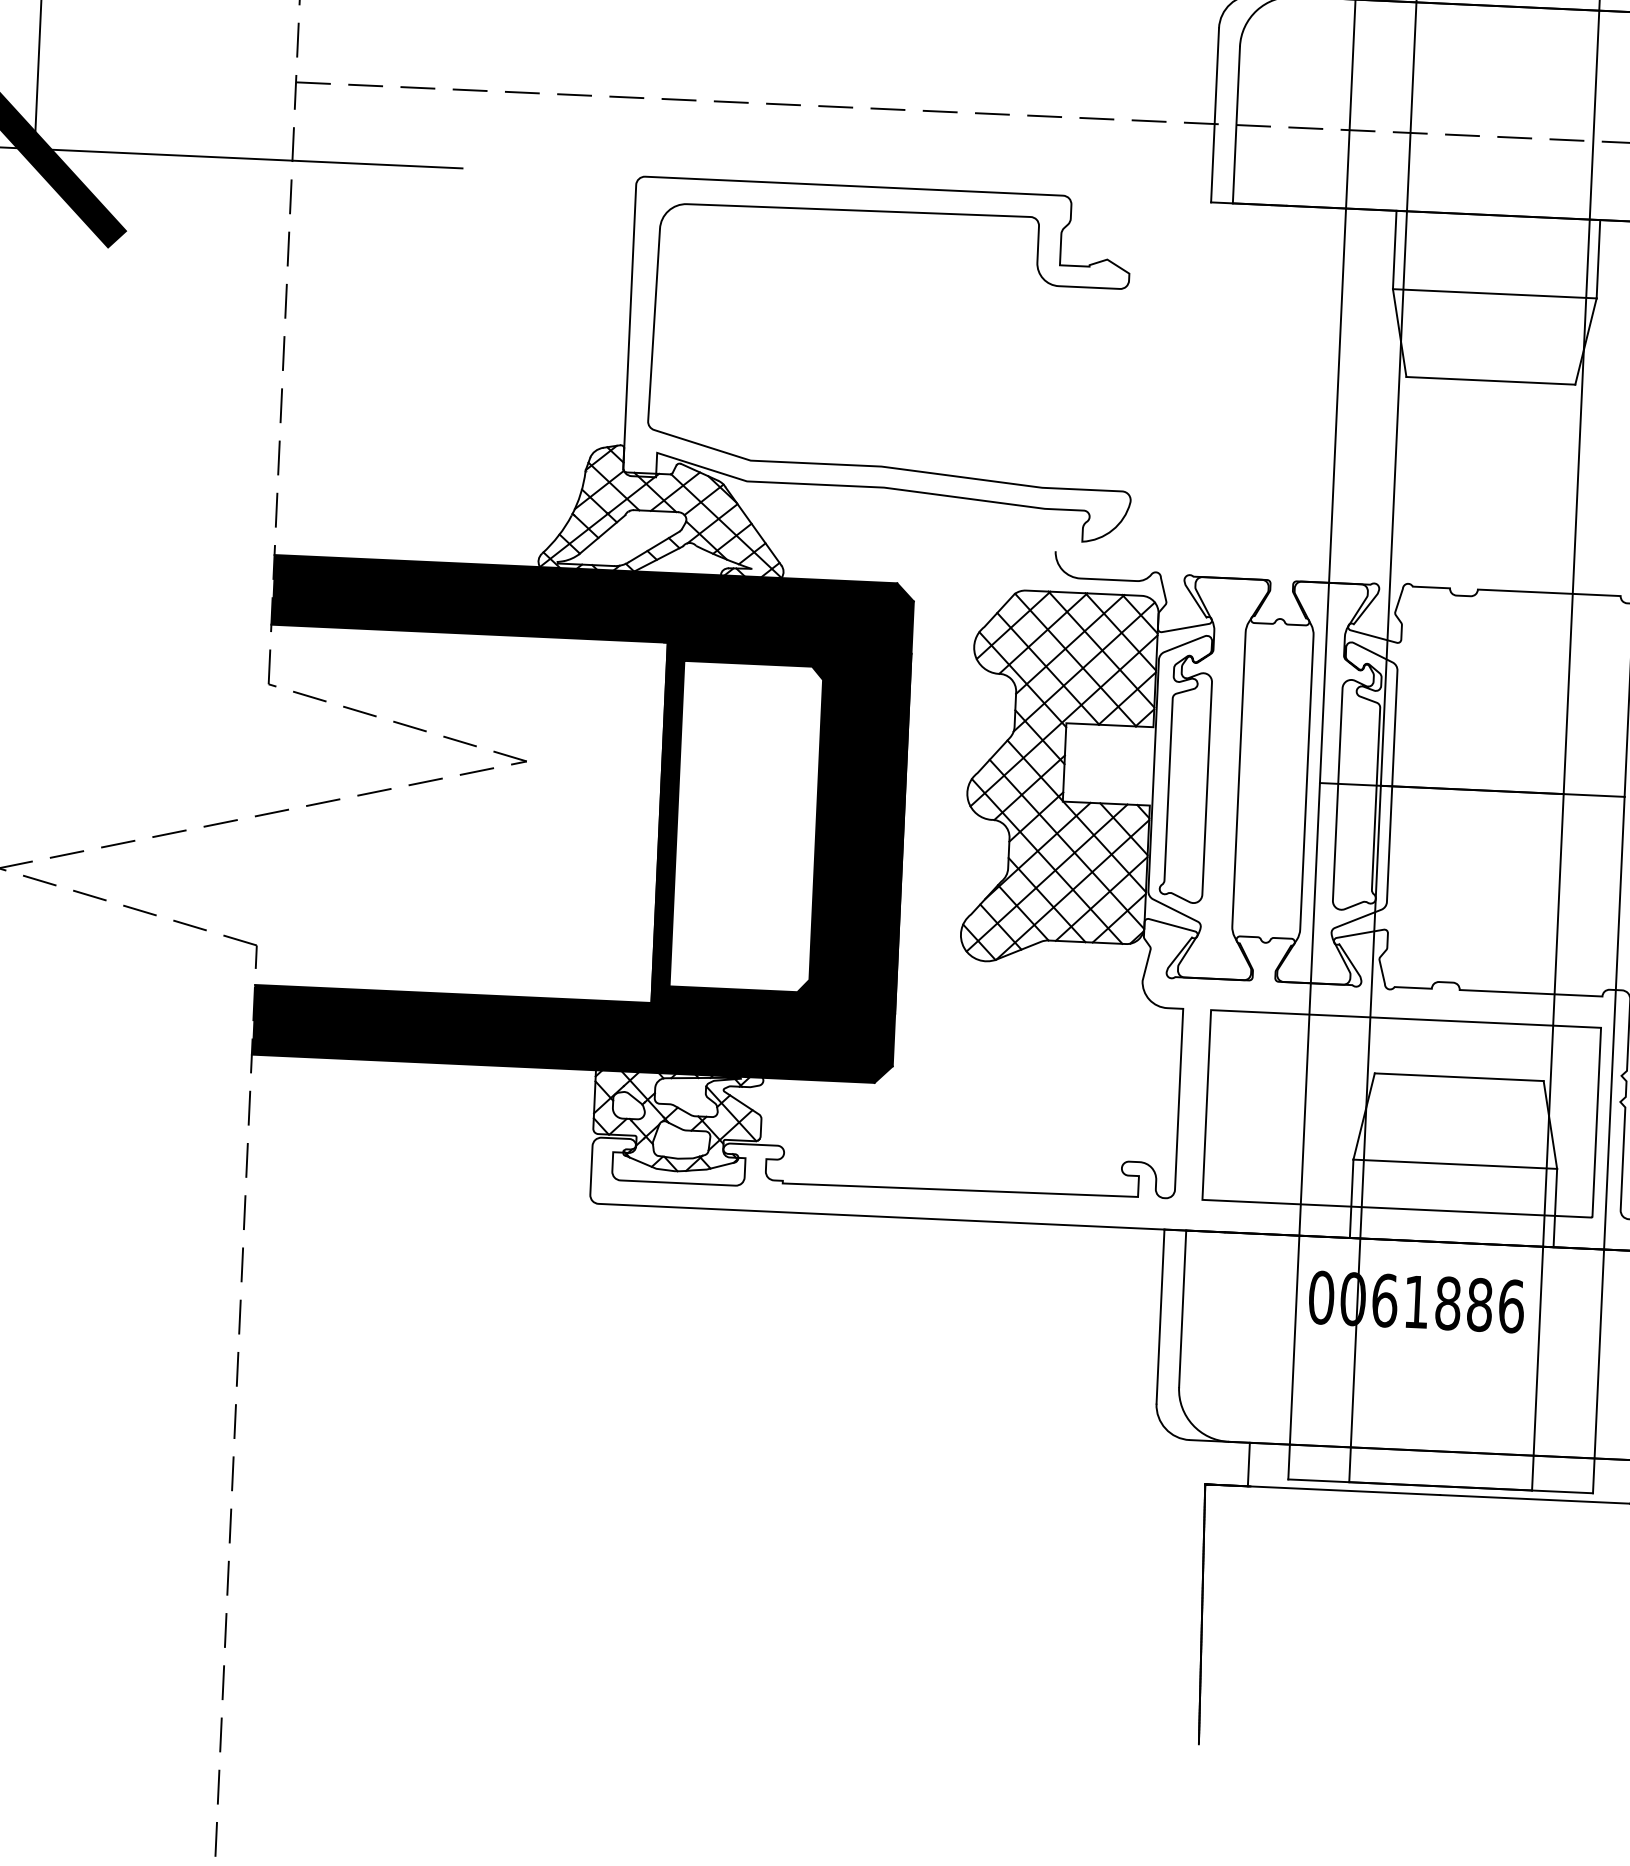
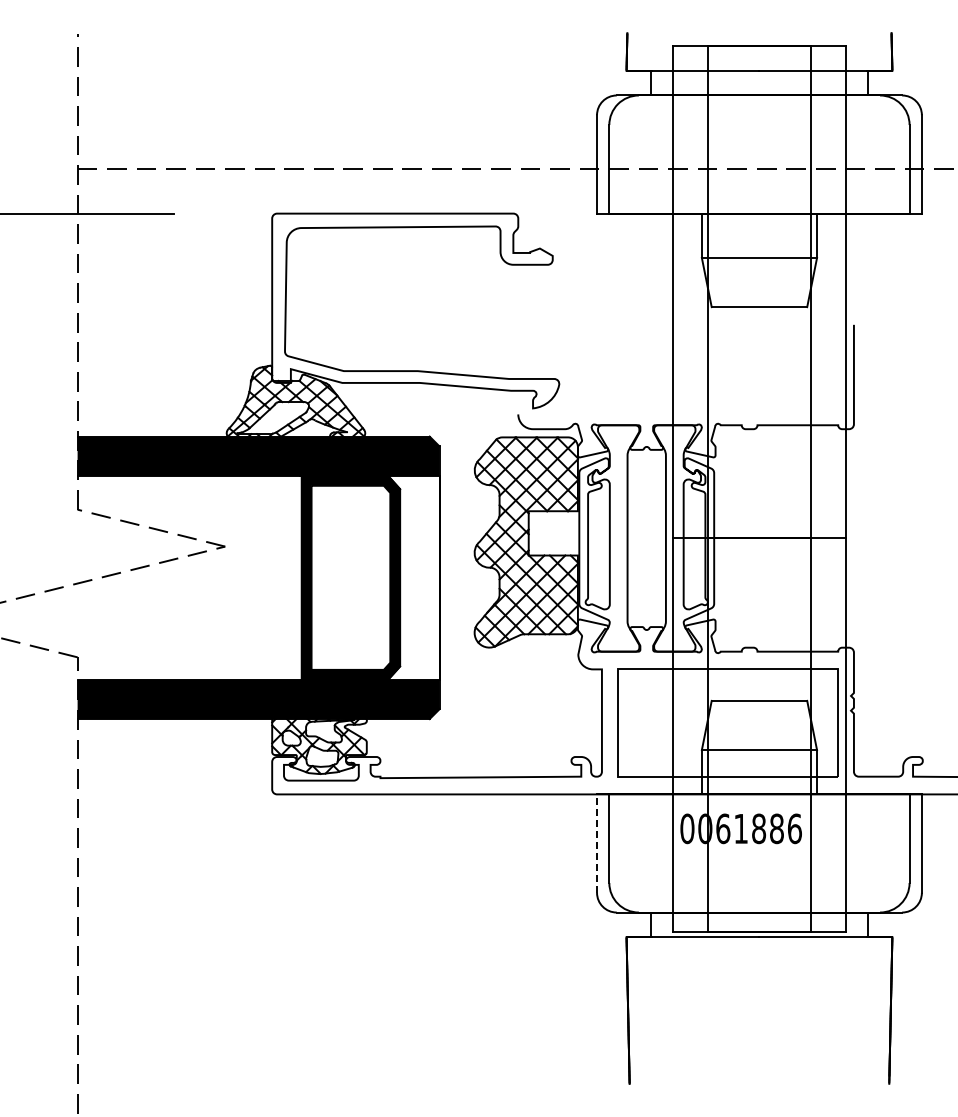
fill: (857, 831) -> (413, 577), removed
line: (1161, 1316) -> (597, 843), solid -> dashed

